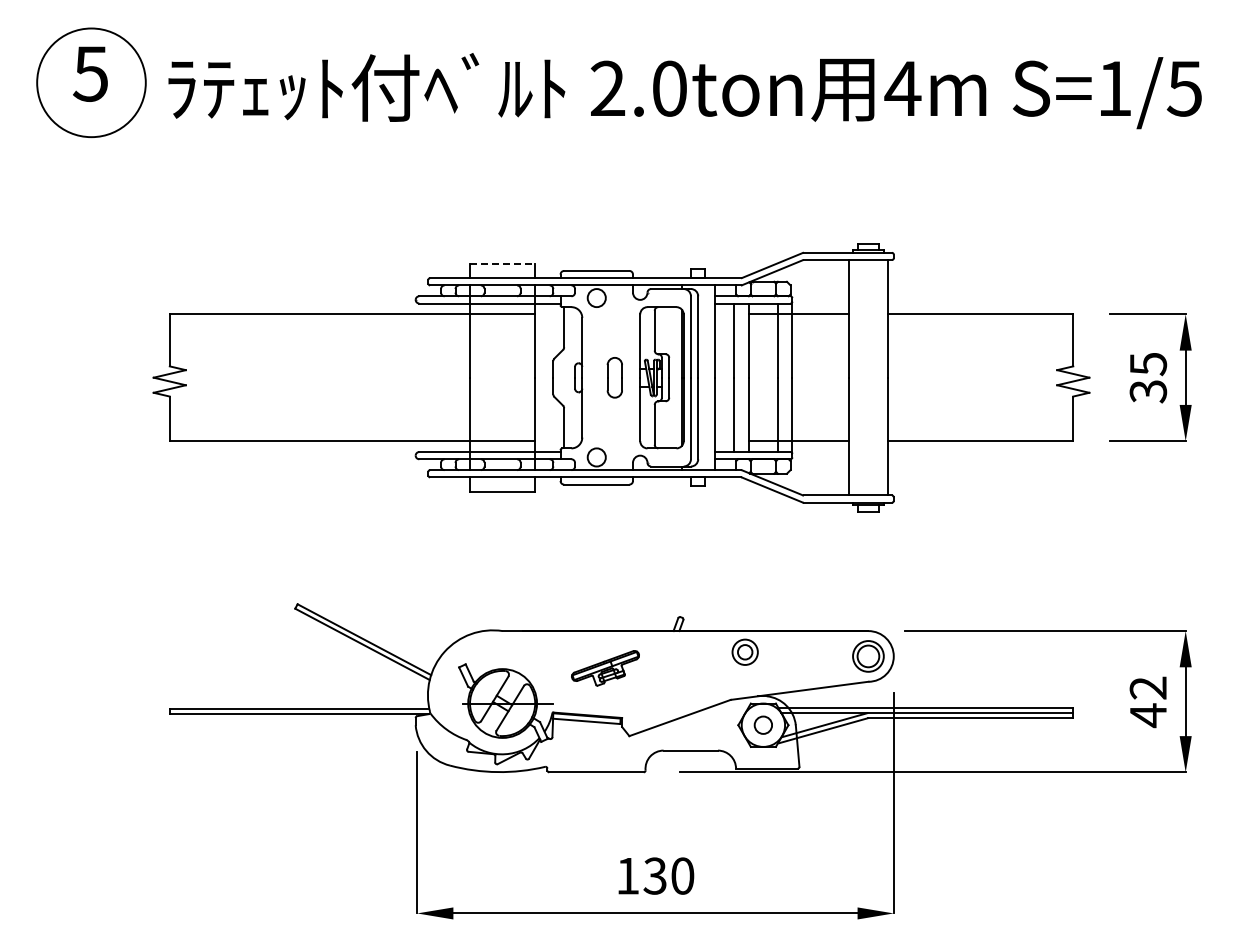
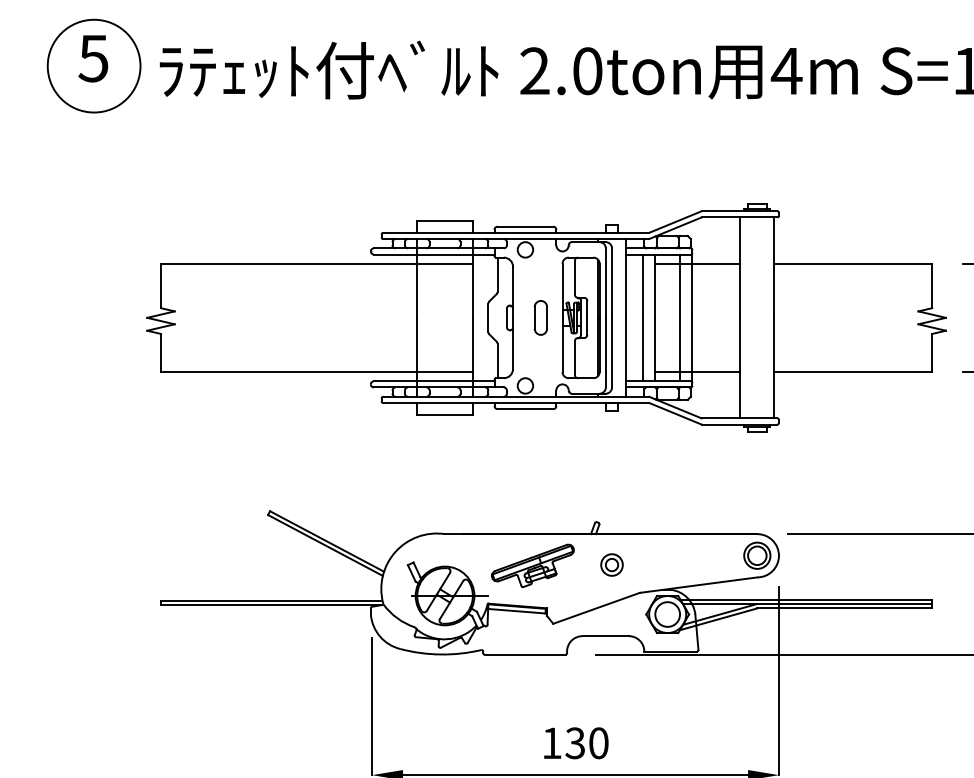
line: (502, 263) -> (444, 220), dashed -> solid
part: (744, 651) -> (611, 564), moved
part: (605, 668) -> (532, 566), size x1.43
circle: (762, 724) -> (666, 613), size x1.67

